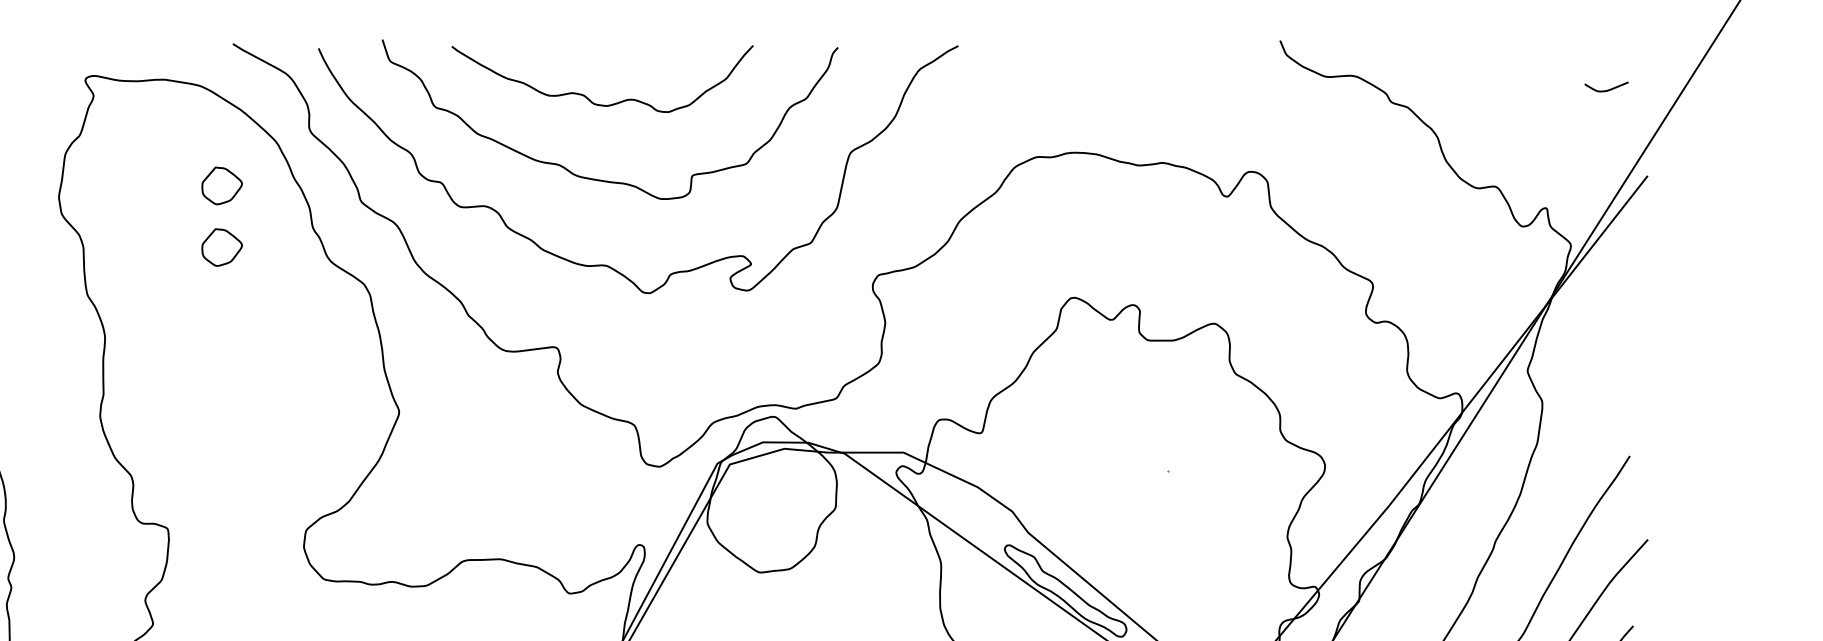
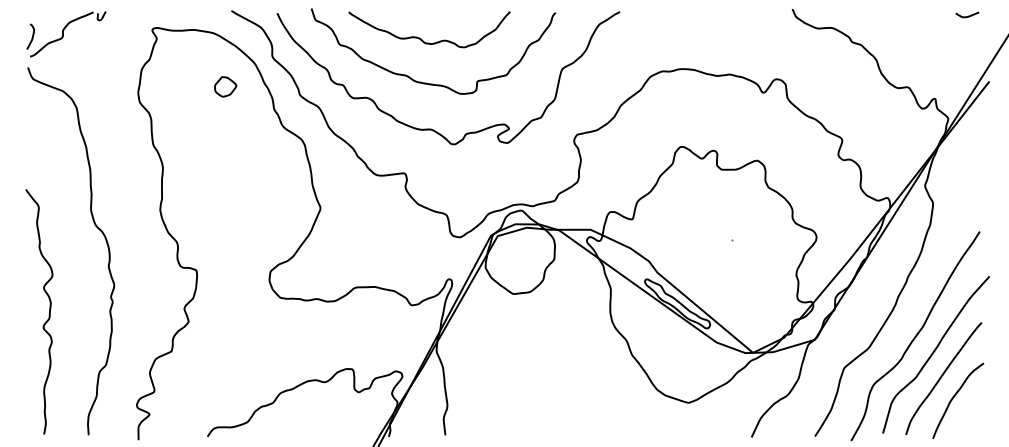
curve: (1608, 88) -> (968, 15), moved
part: (221, 246) -> (225, 119), removed

